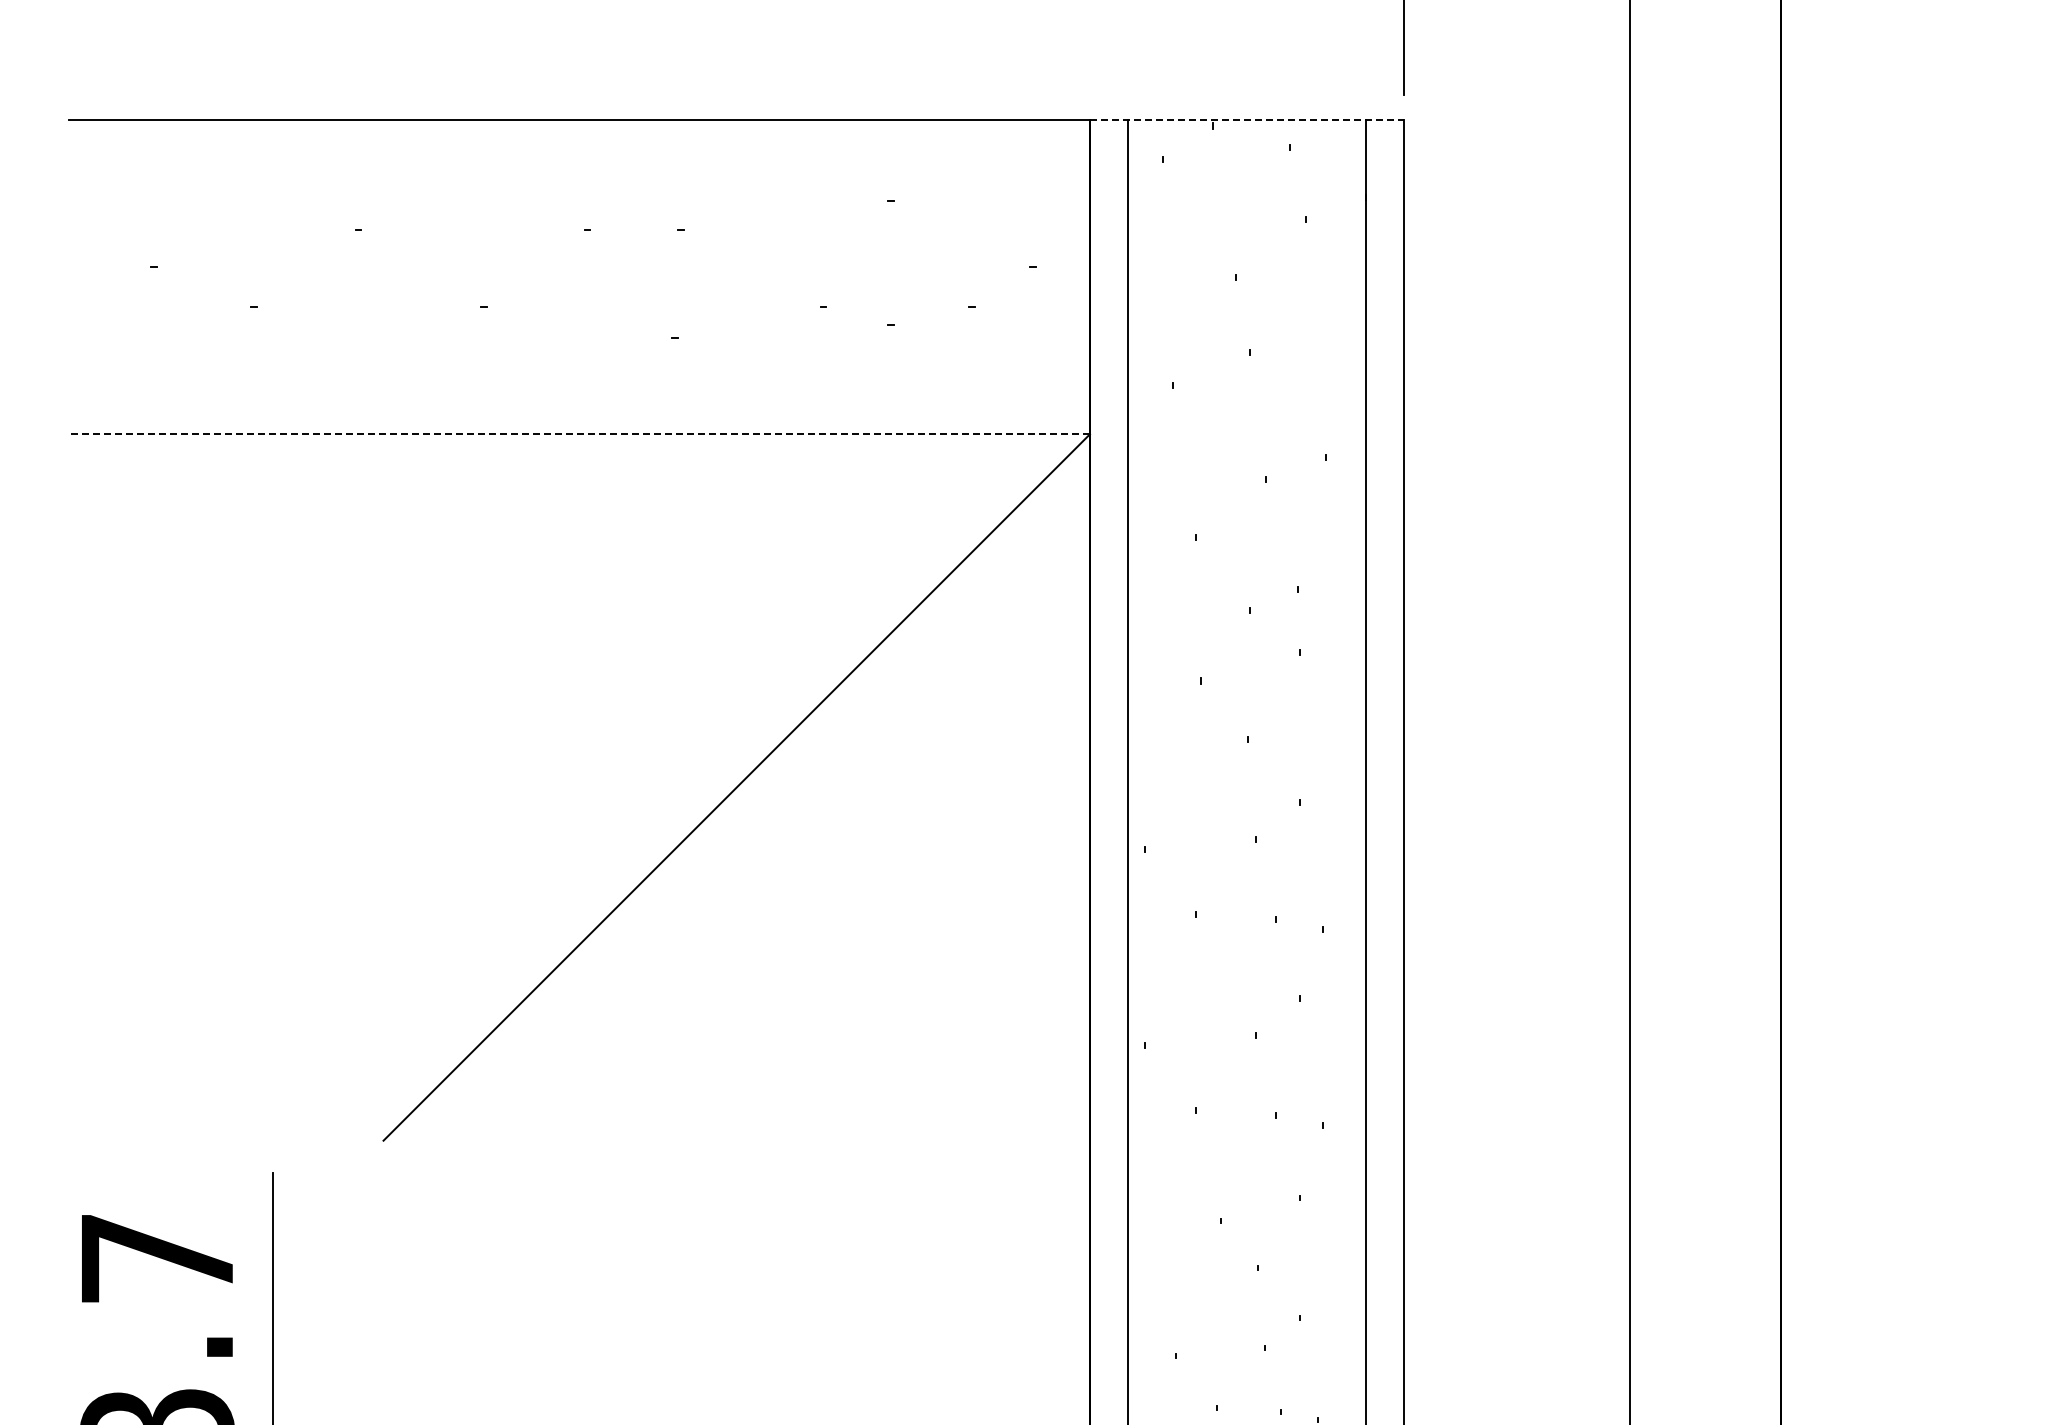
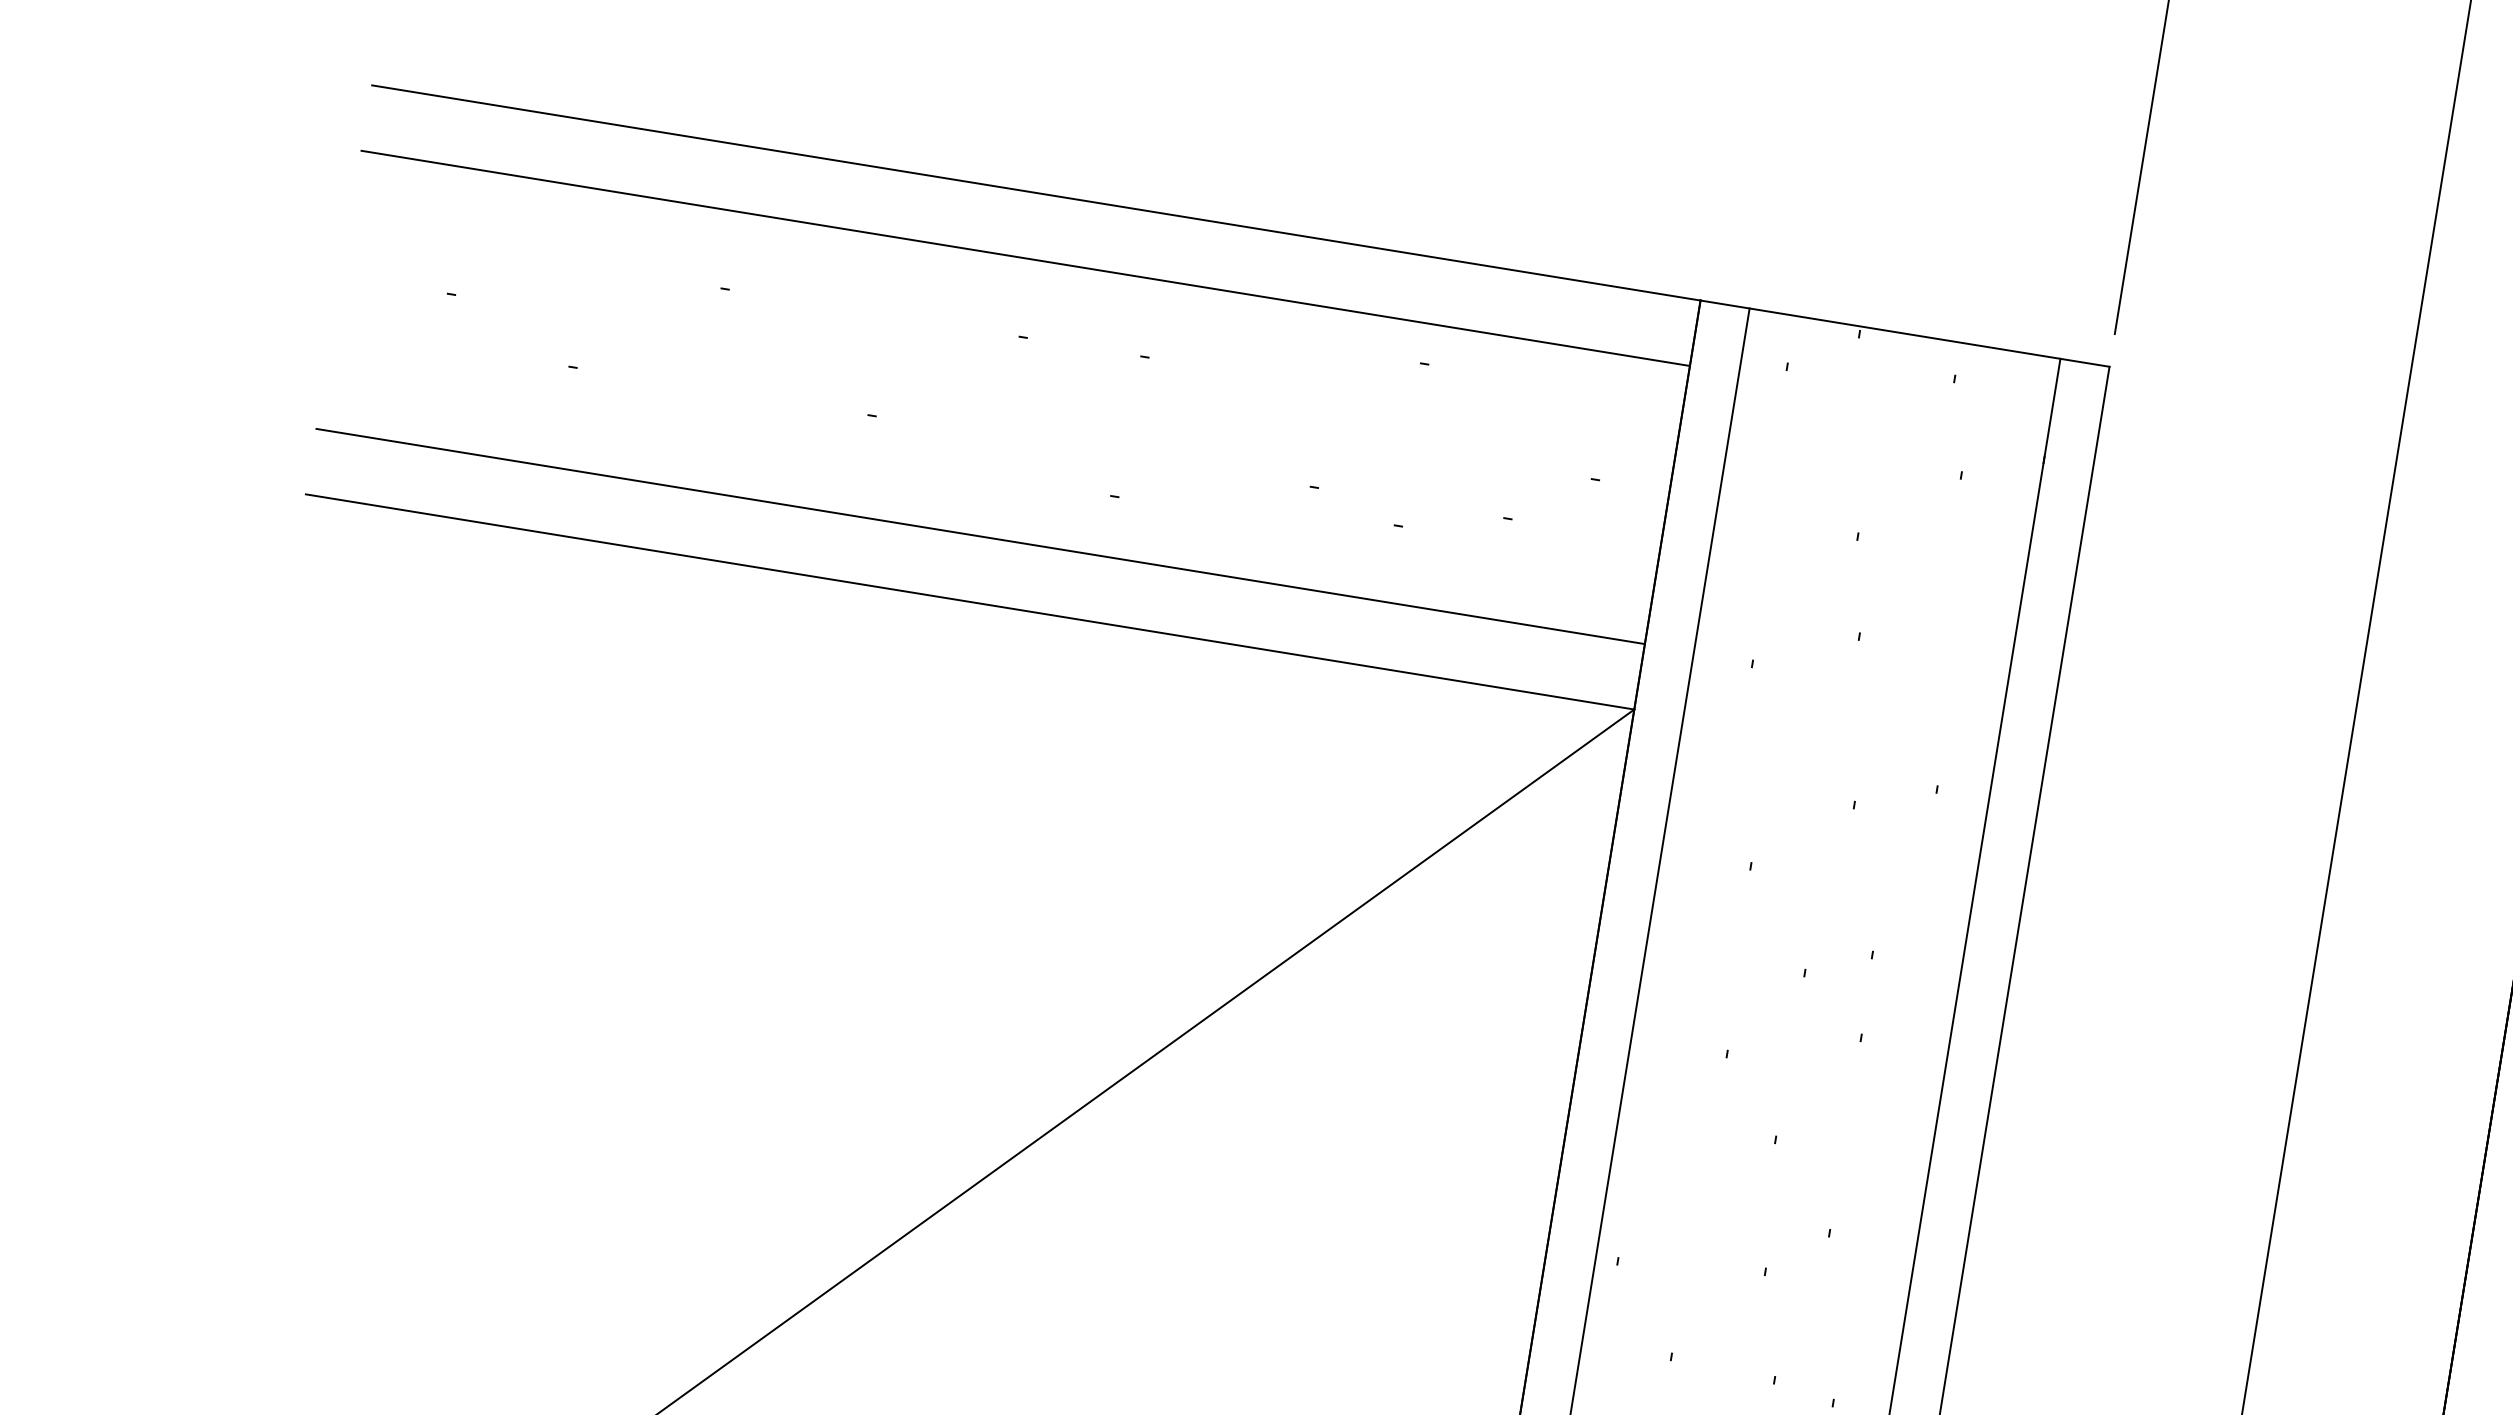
line: (1247, 120) -> (1905, 334), dashed -> solid
line: (579, 170) -> (1025, 258), added
line: (579, 384) -> (980, 537), added
line: (579, 434) -> (969, 602), dashed -> solid

